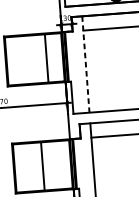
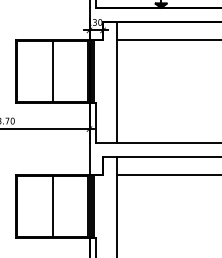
line: (46, 57) -> (52, 70), moved
line: (85, 64) -> (116, 82), dashed -> solid

